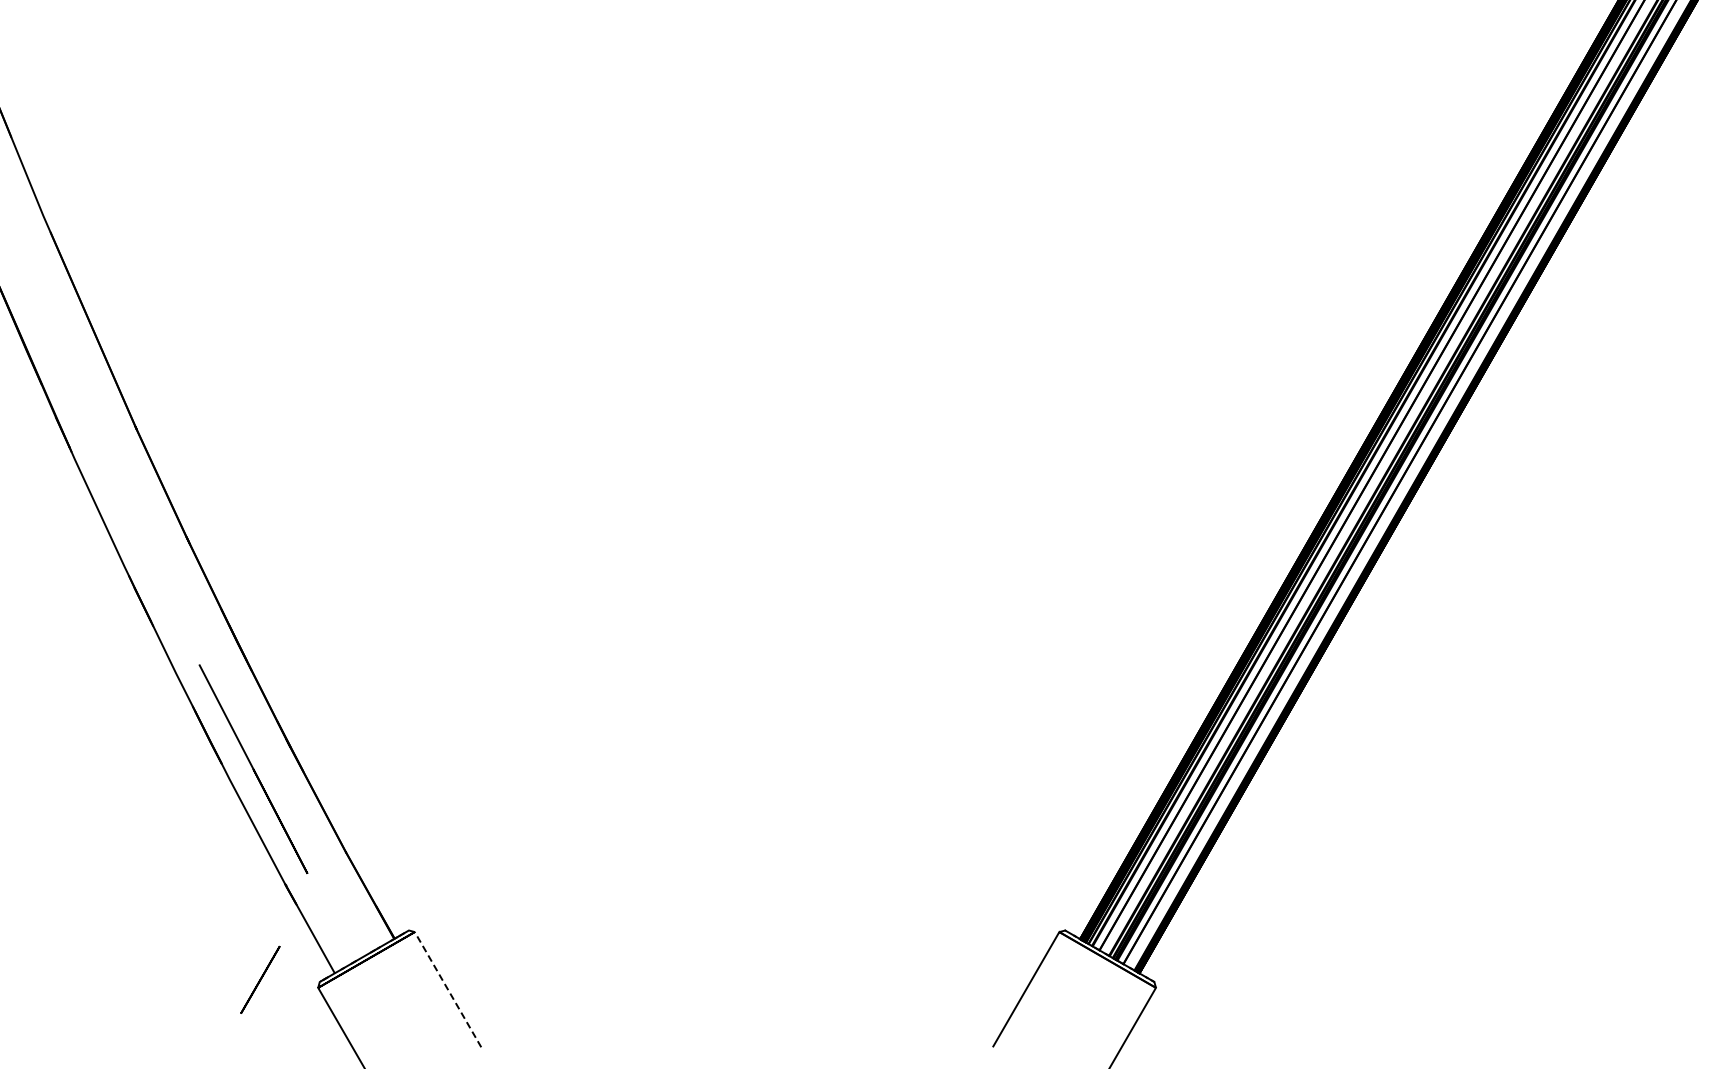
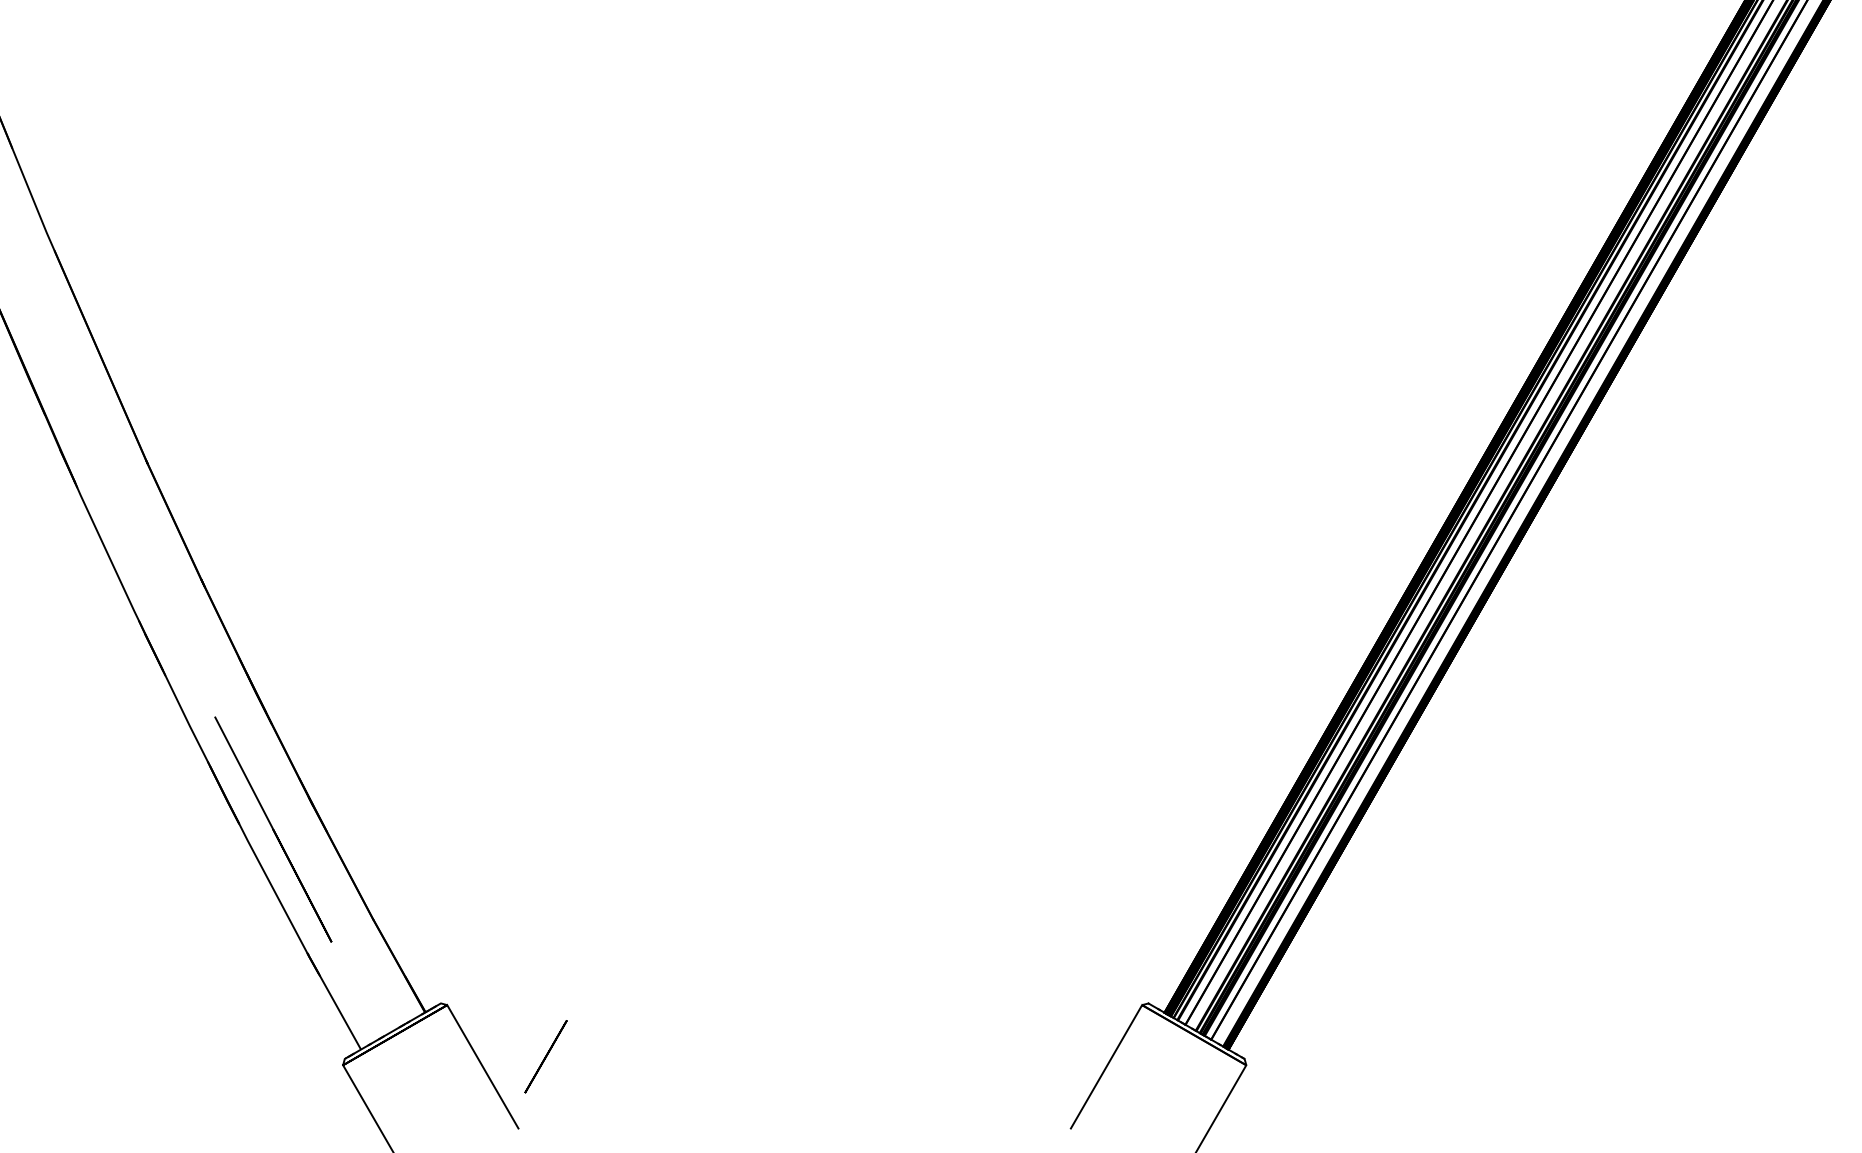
line: (260, 979) -> (546, 1056), moved
line: (447, 988) -> (482, 1065), dashed -> solid

